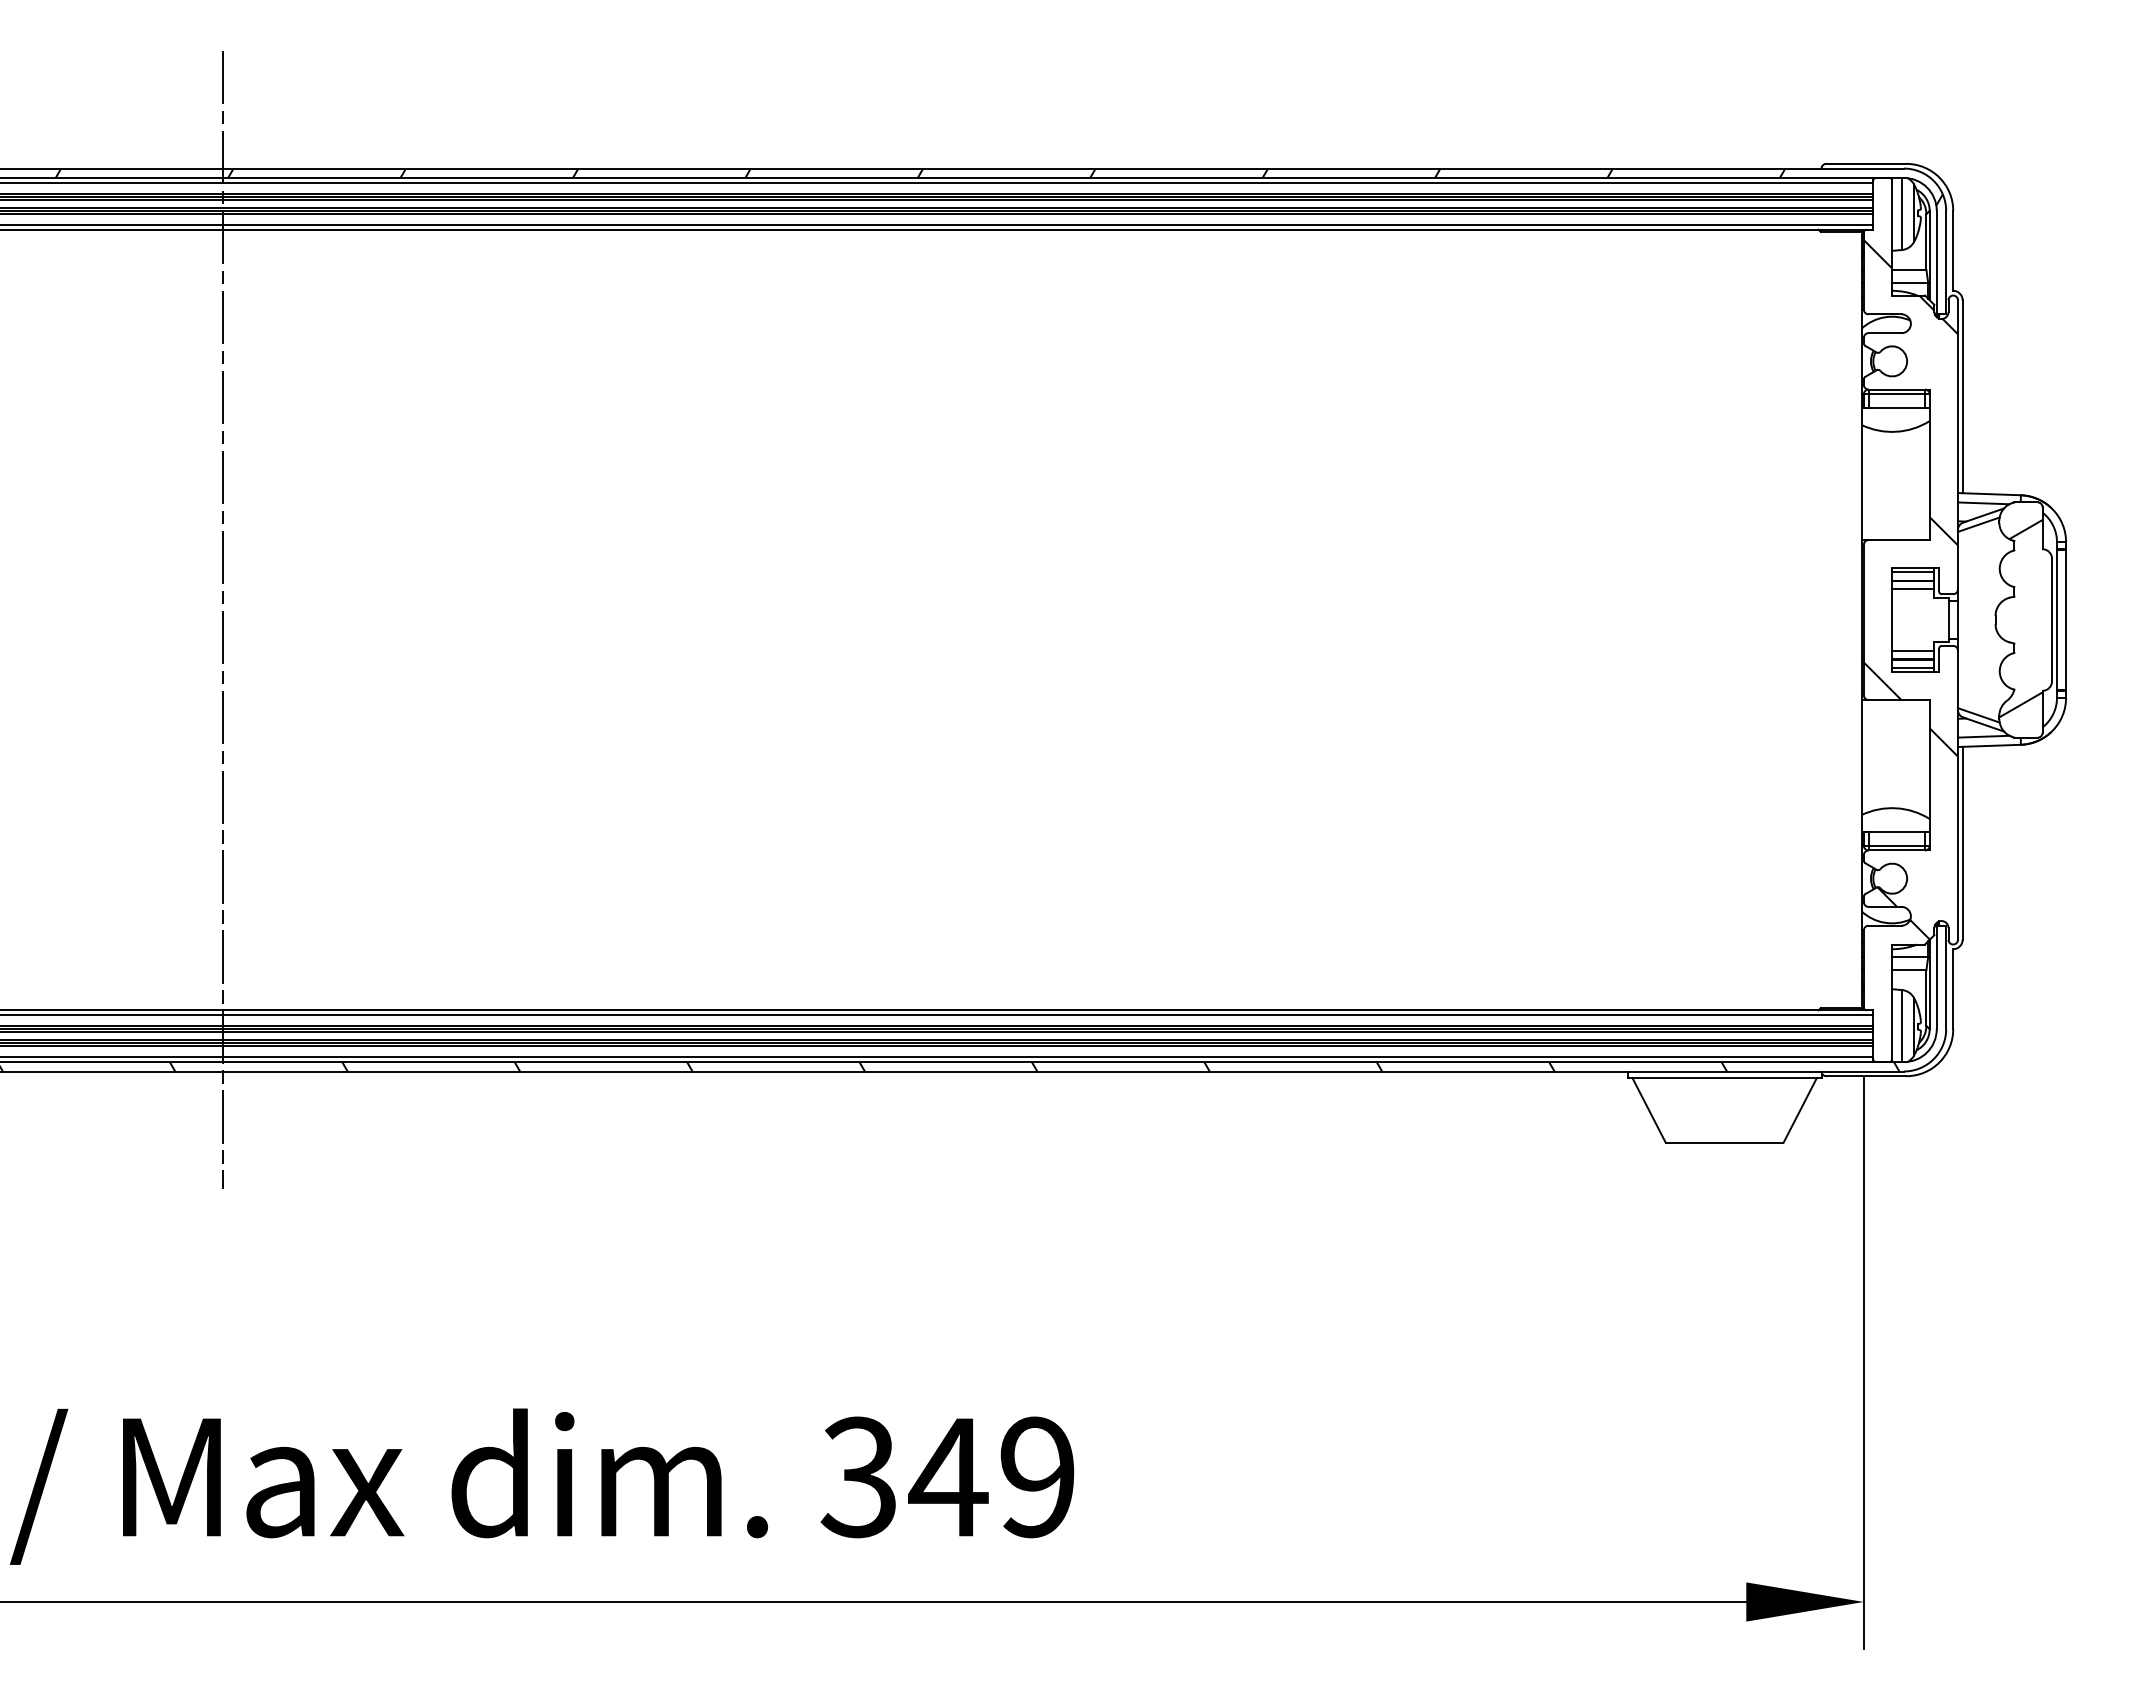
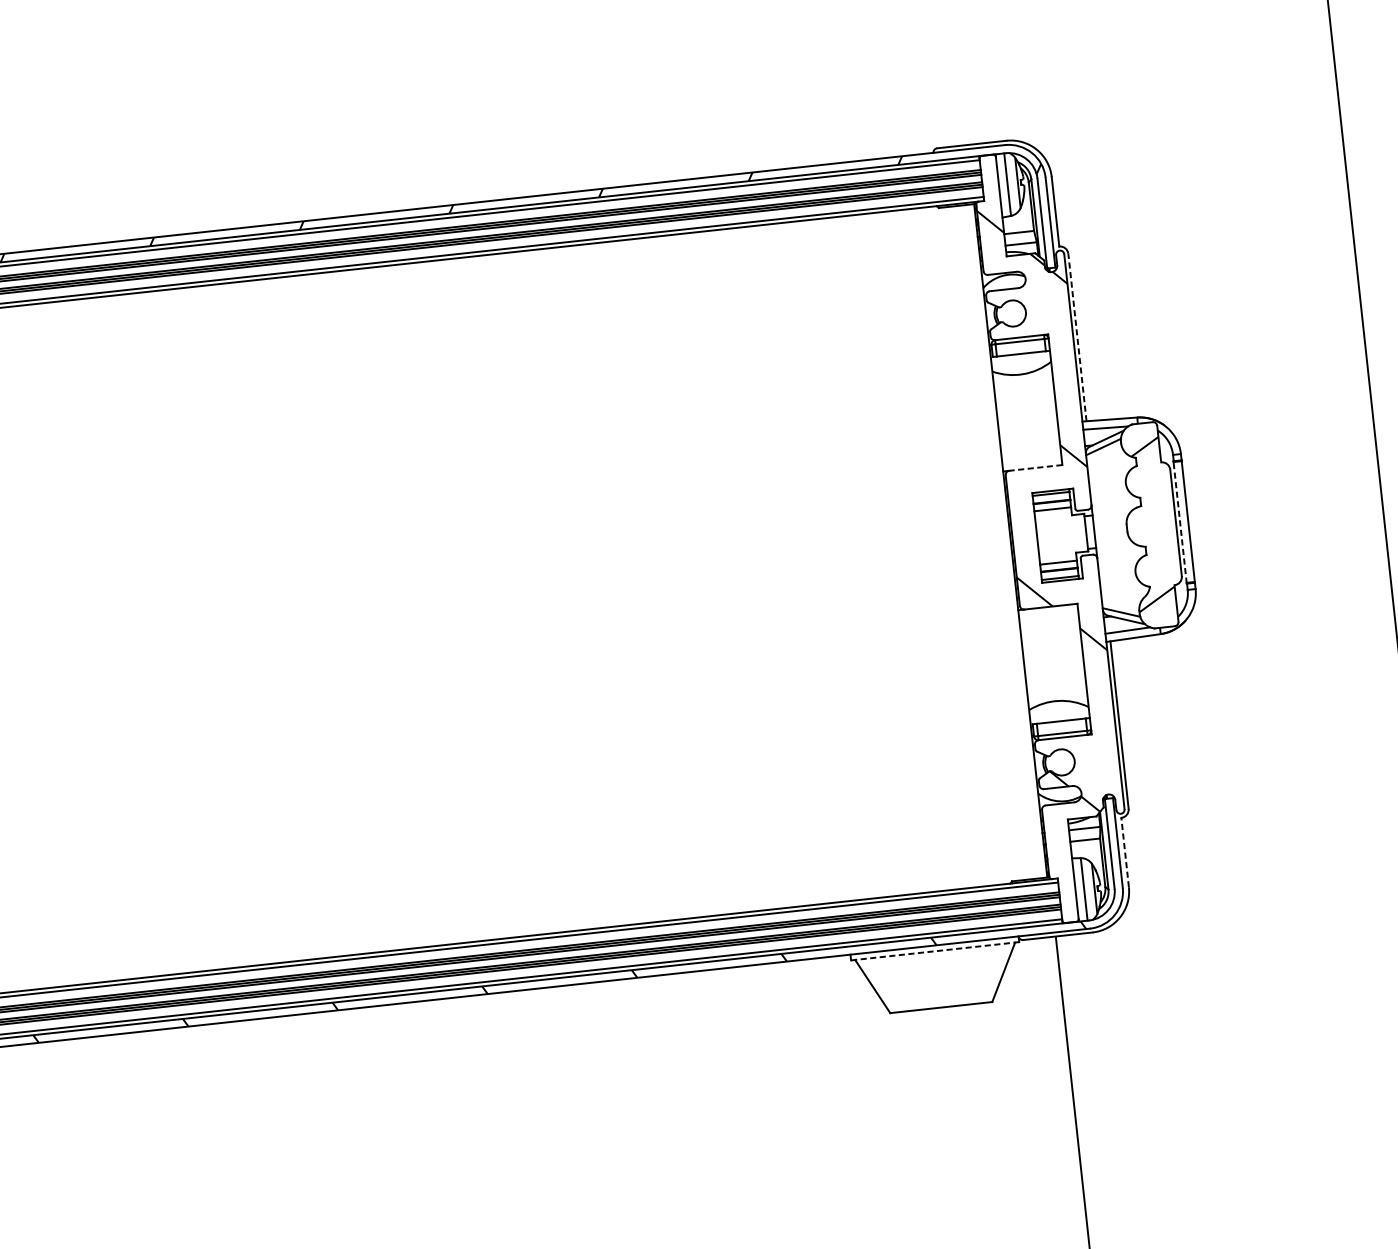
line: (1962, 396) -> (1077, 337), solid -> dashed
line: (1899, 540) -> (1036, 468), solid -> dashed
line: (2056, 620) -> (1179, 522), solid -> dashed
line: (1953, 989) -> (1125, 852), solid -> dashed
line: (1724, 1078) -> (935, 951), solid -> dashed

